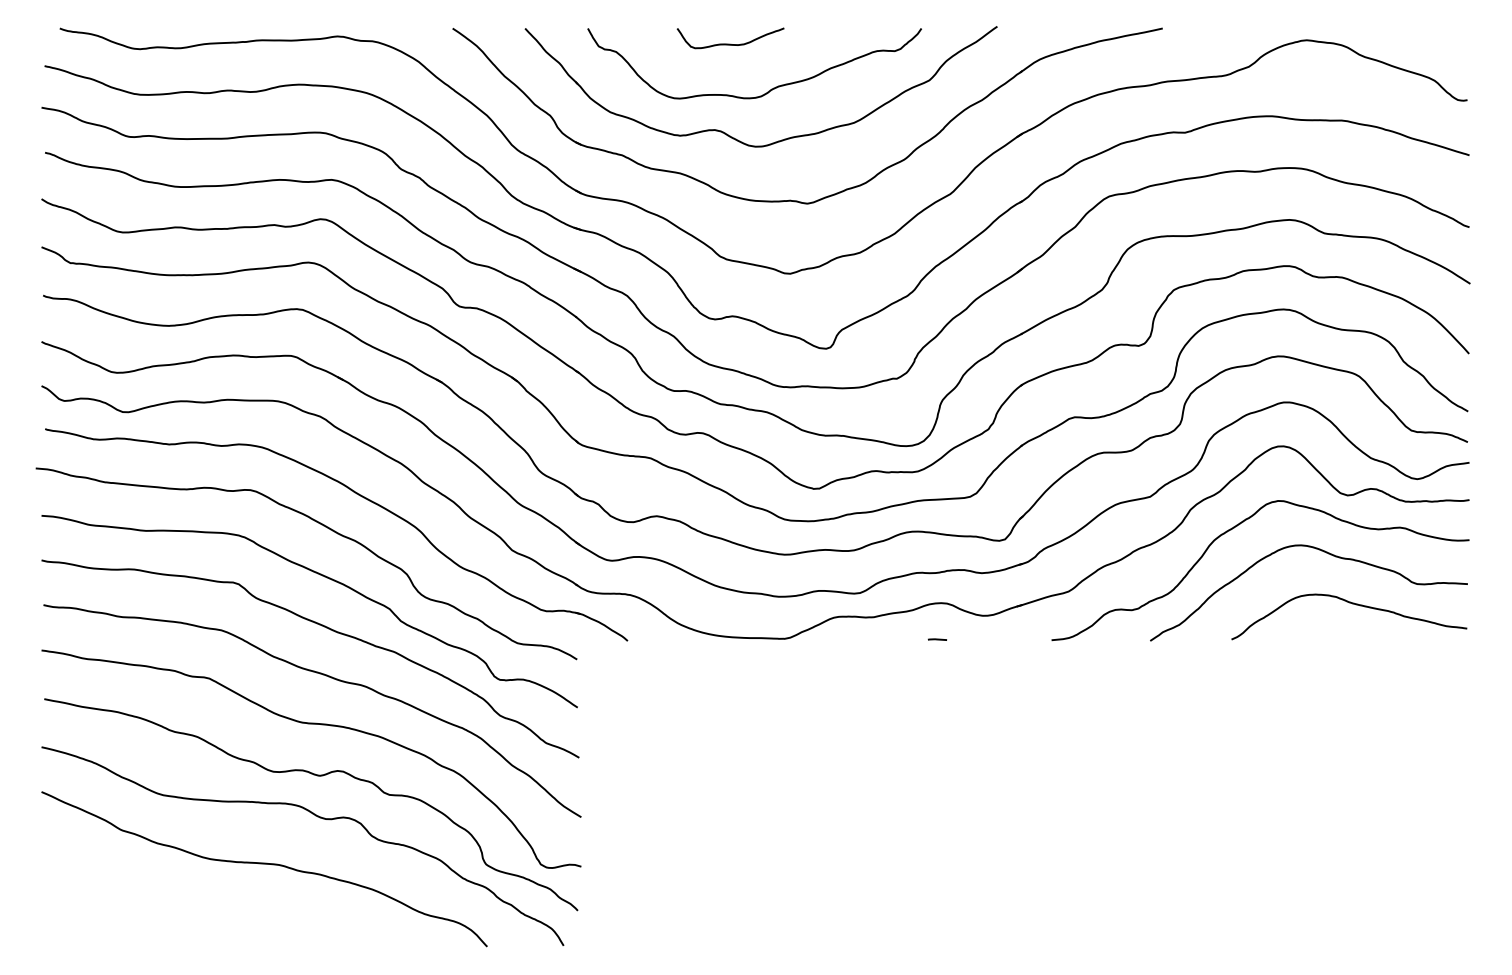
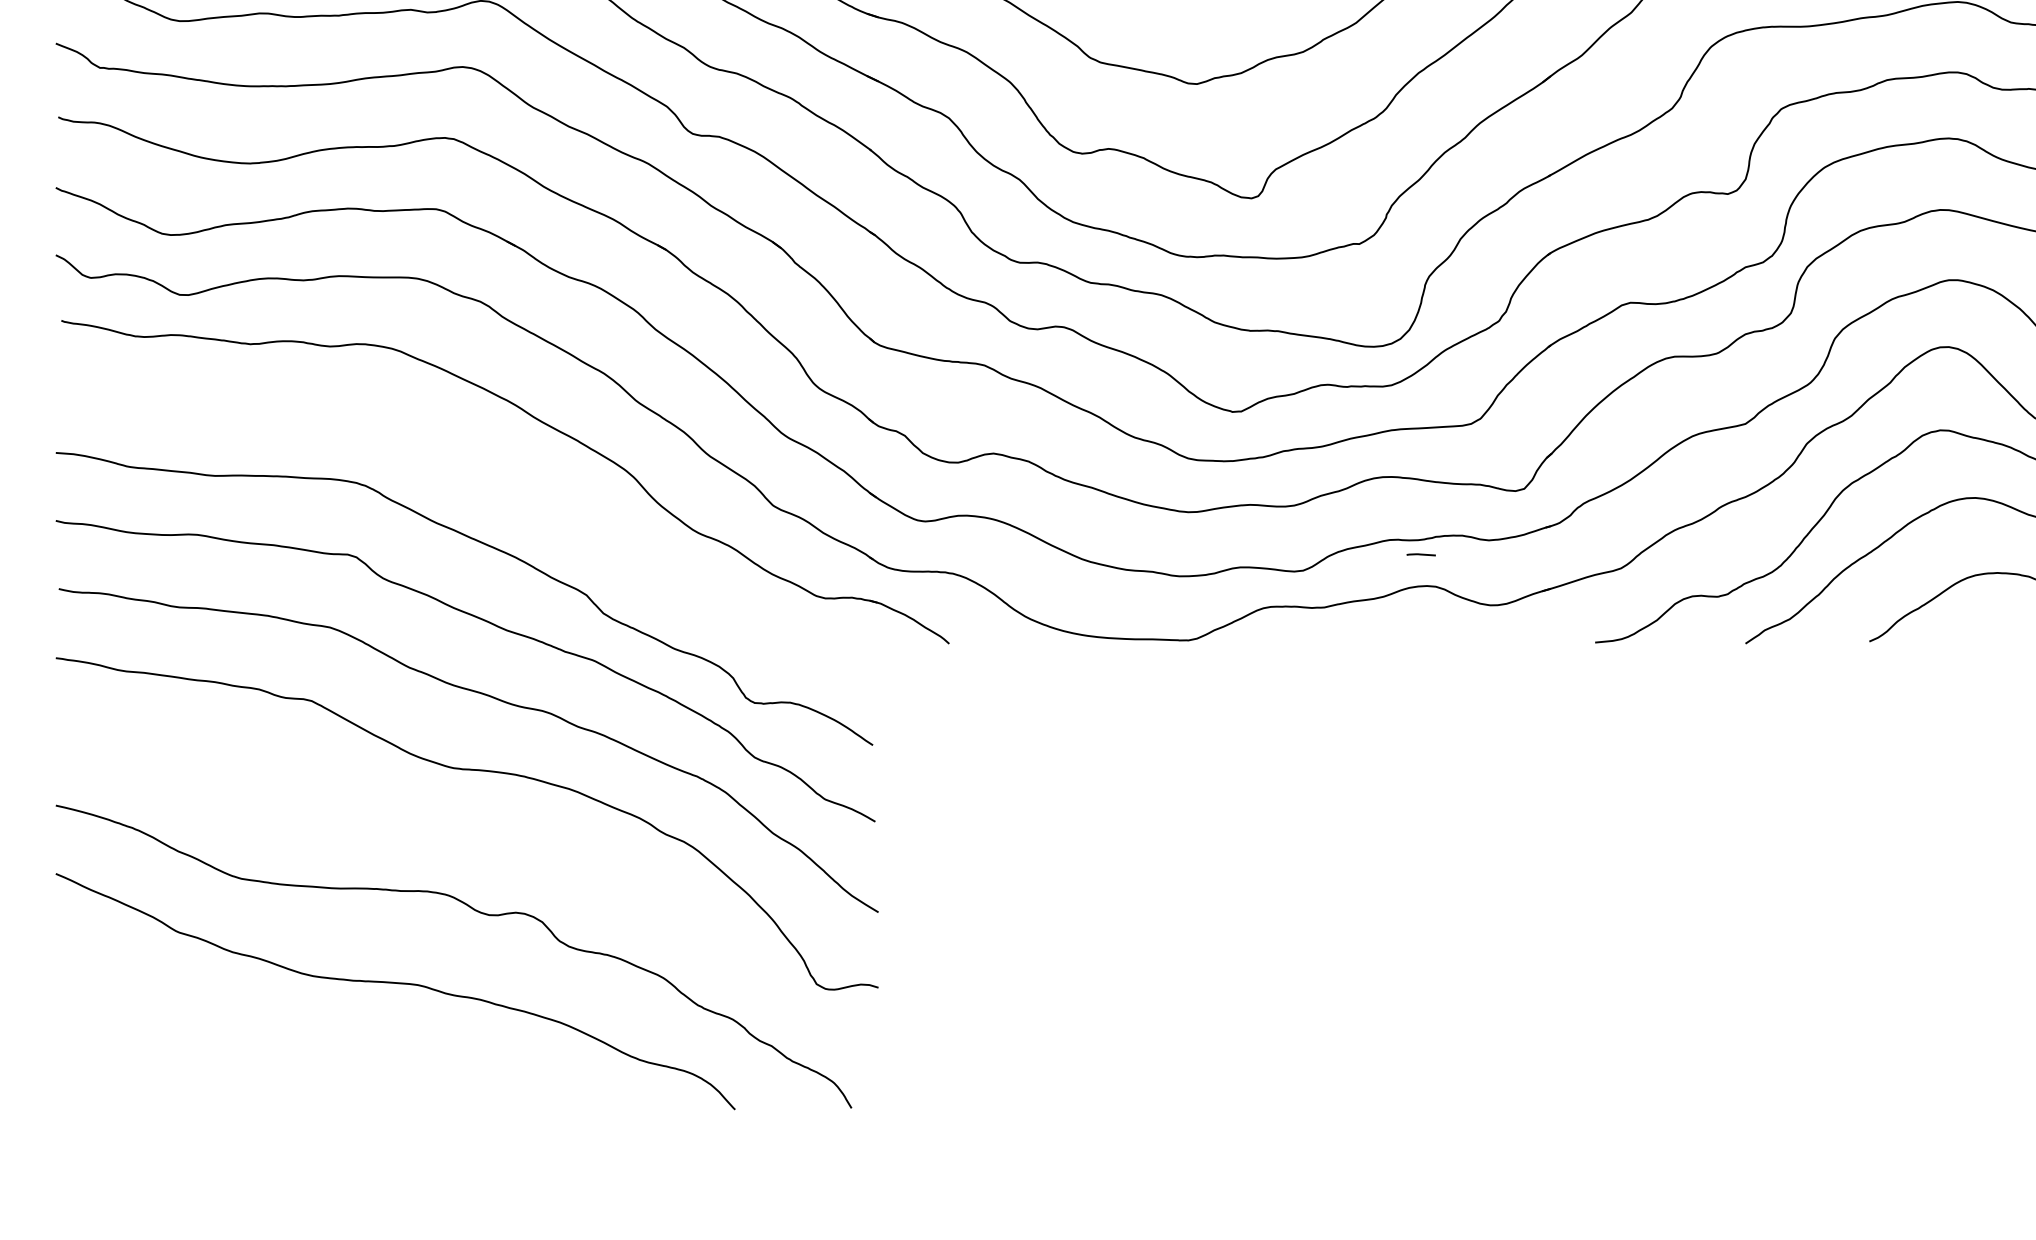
curve: (325, 527) -> (488, 470), removed
line: (937, 639) -> (1421, 554), moved
curve: (317, 776) -> (476, 850), removed

